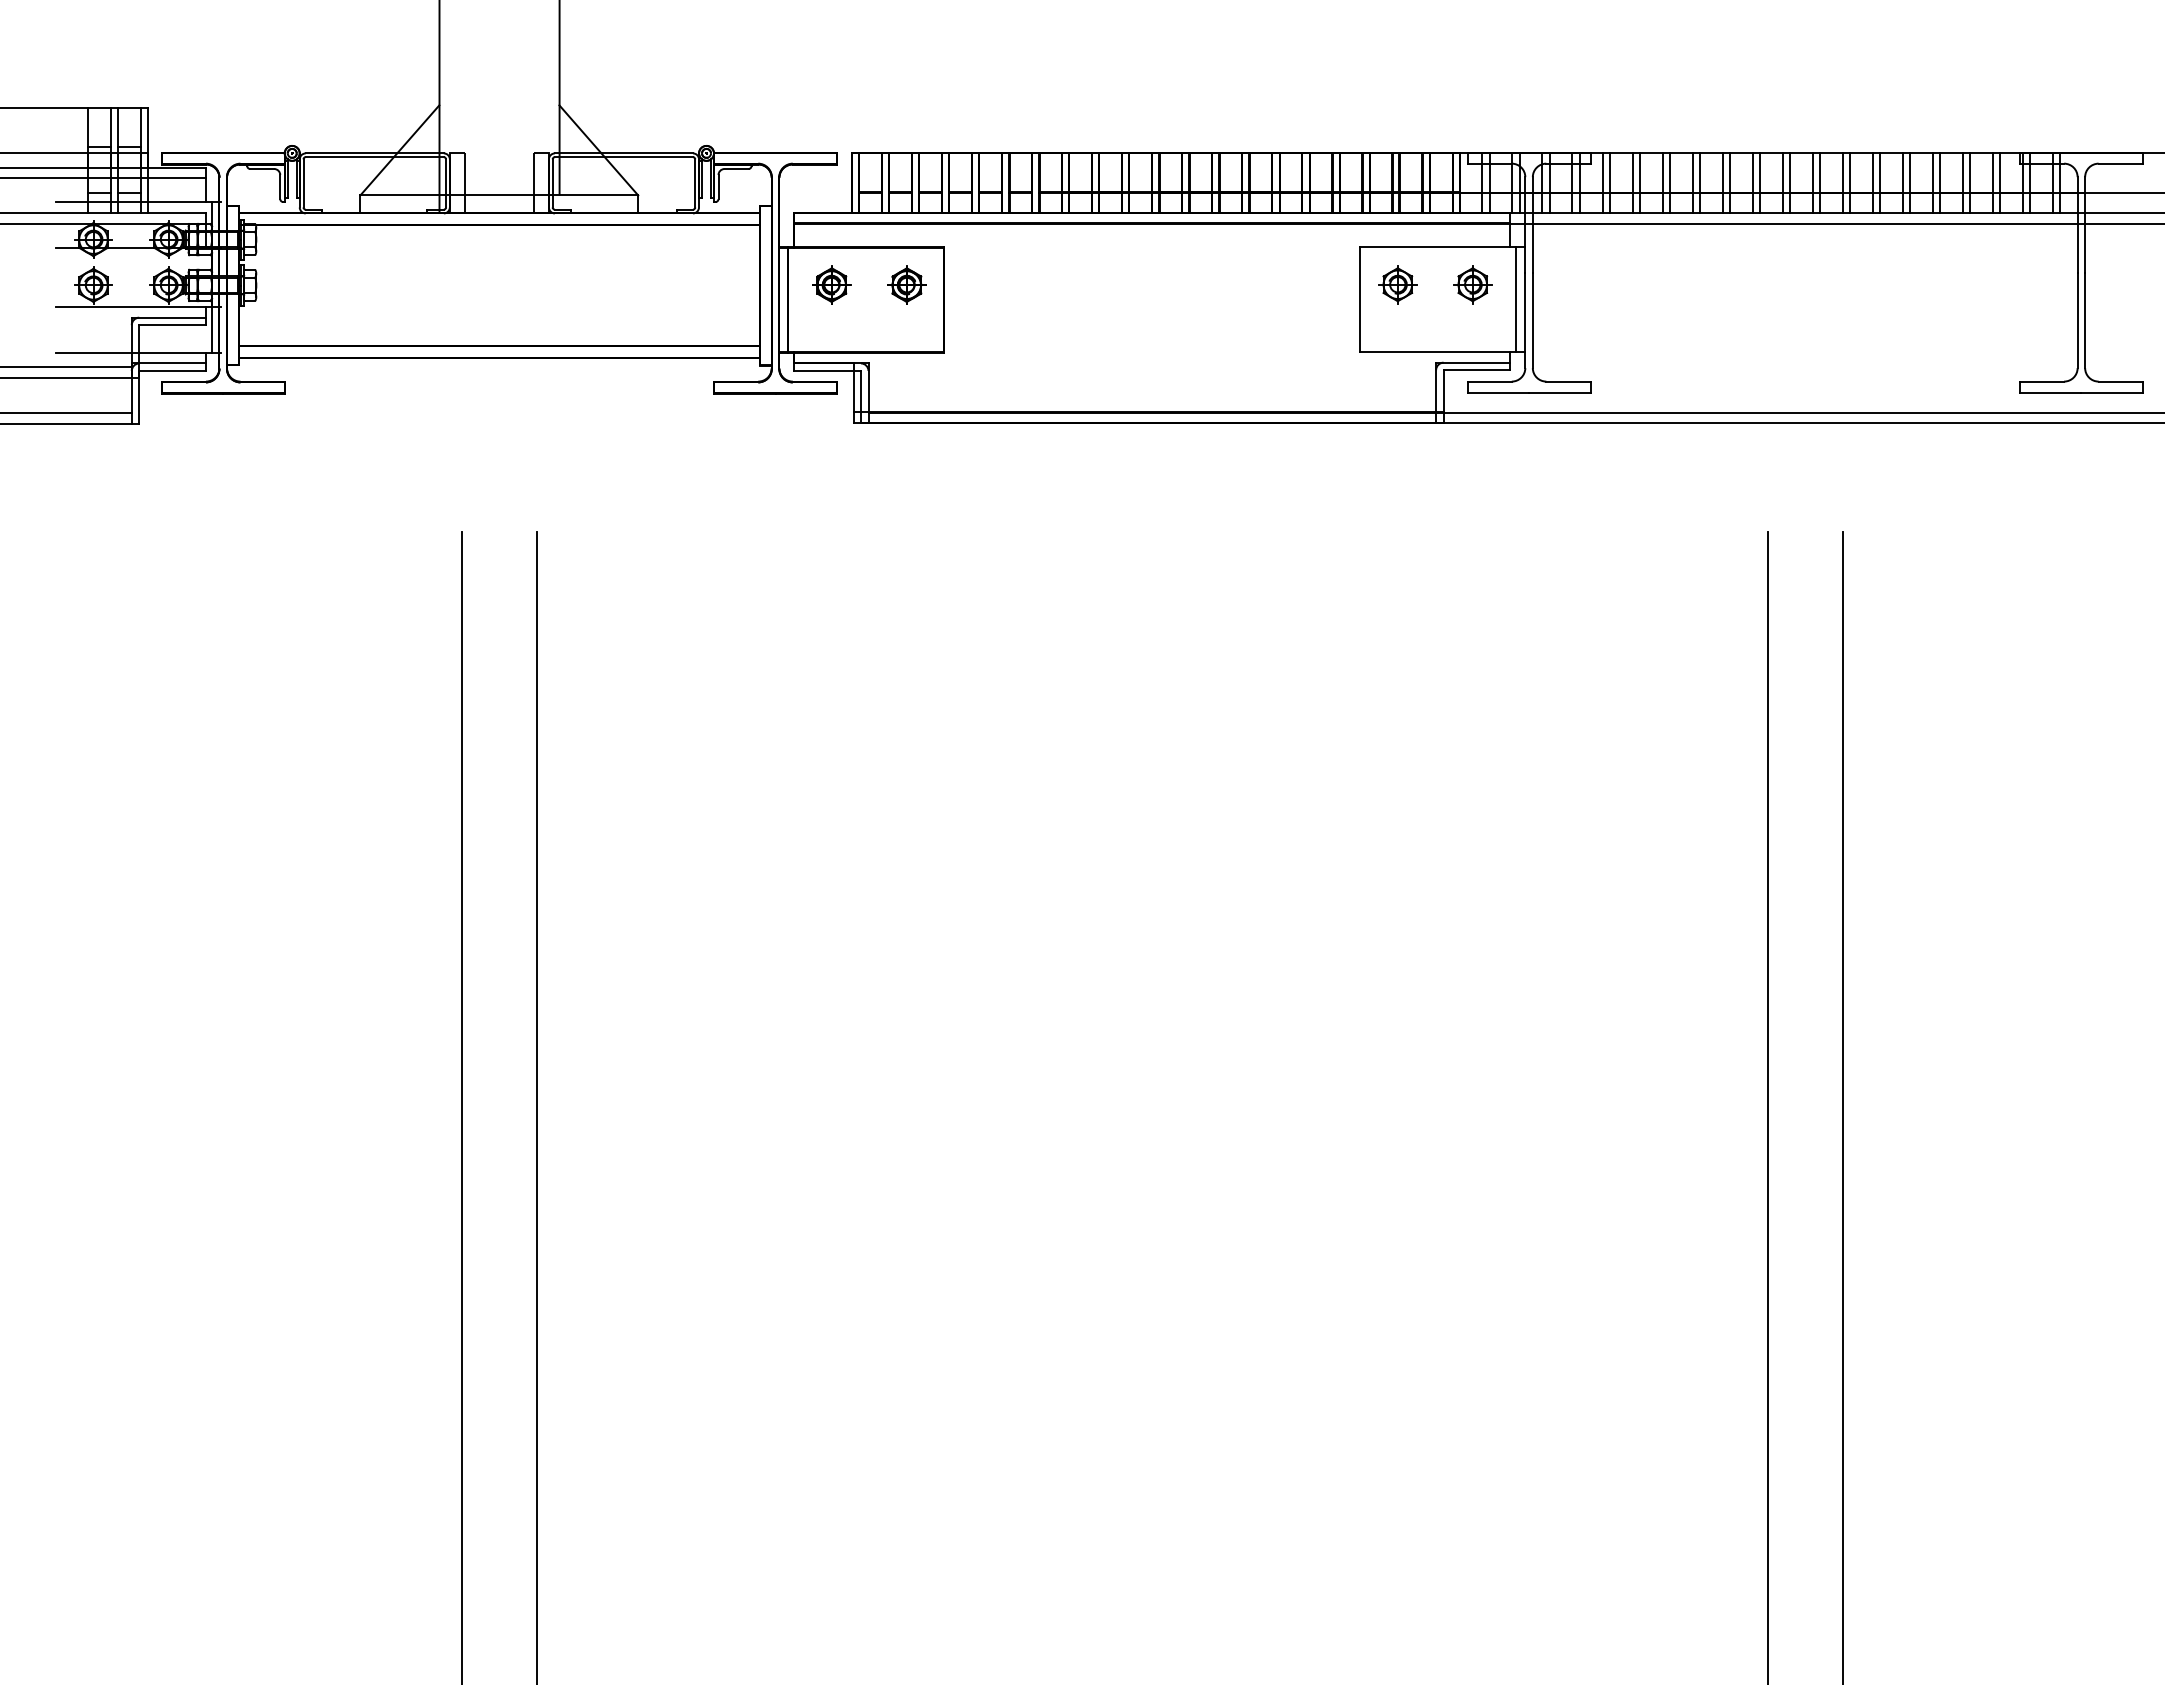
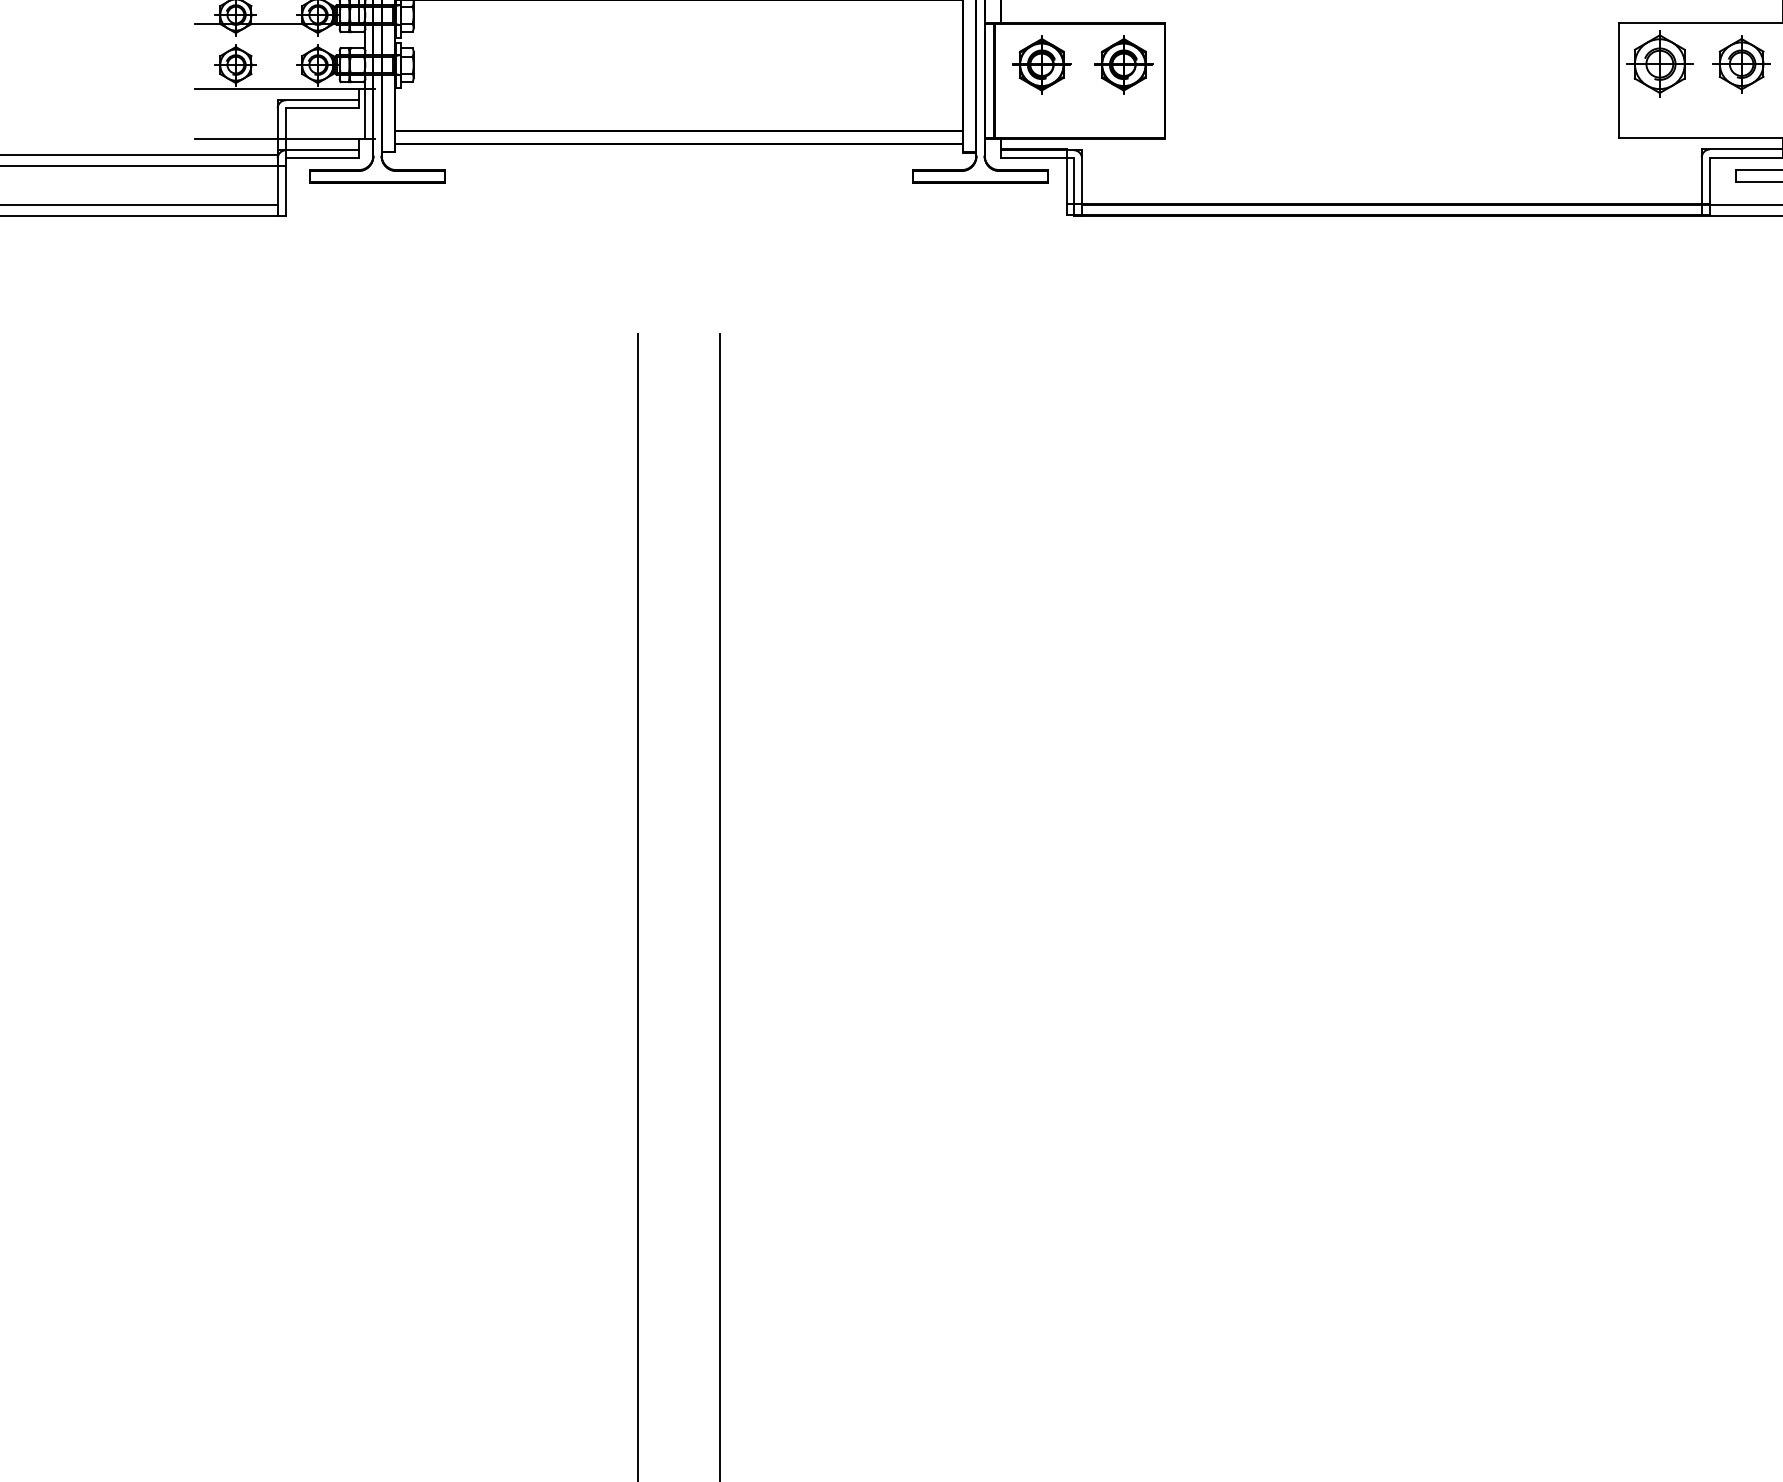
part: (831, 284) -> (1041, 64), size x1.4
part: (906, 284) -> (1123, 64), size x1.4
part: (1397, 284) -> (1659, 64), size x1.6
part: (1472, 284) -> (1741, 64), size x1.4

